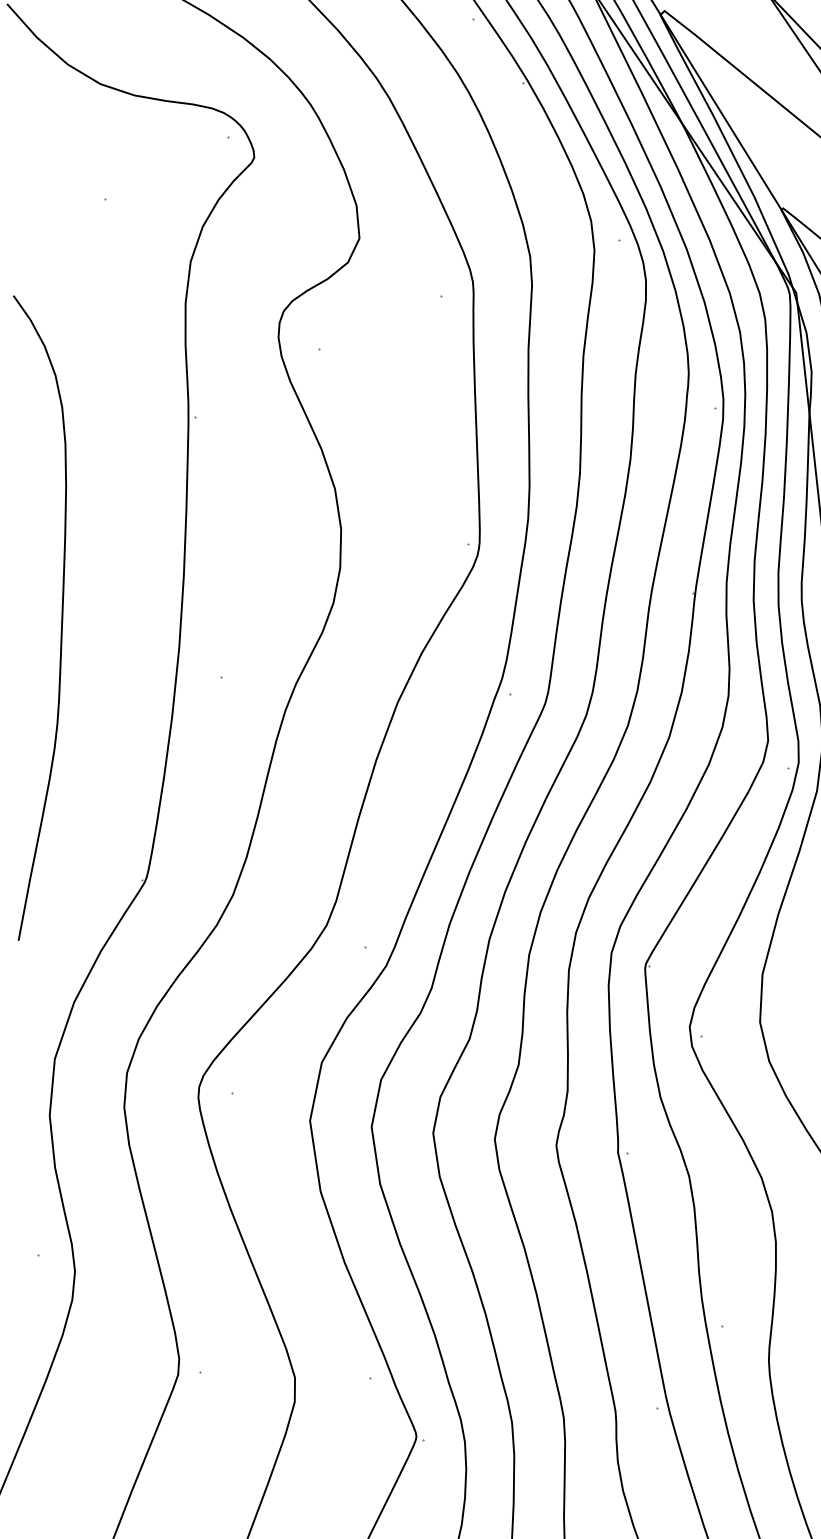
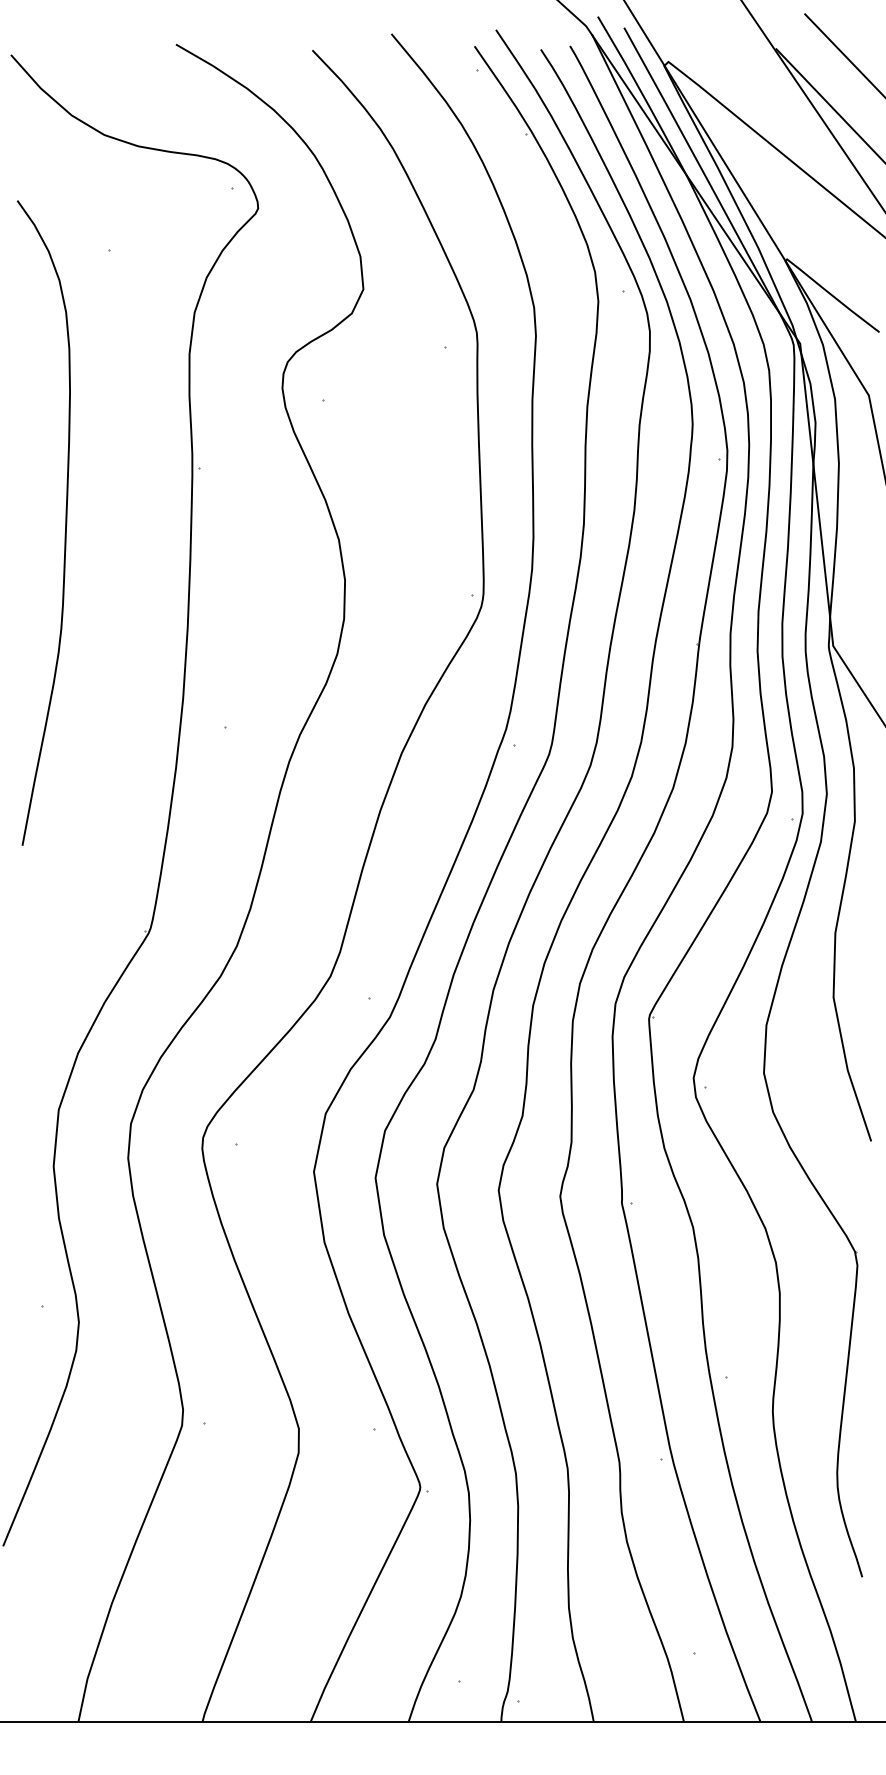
curve: (61, 617) -> (65, 522), moved

